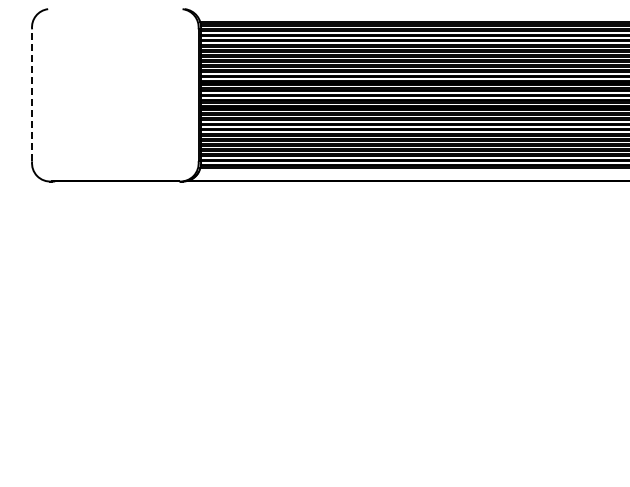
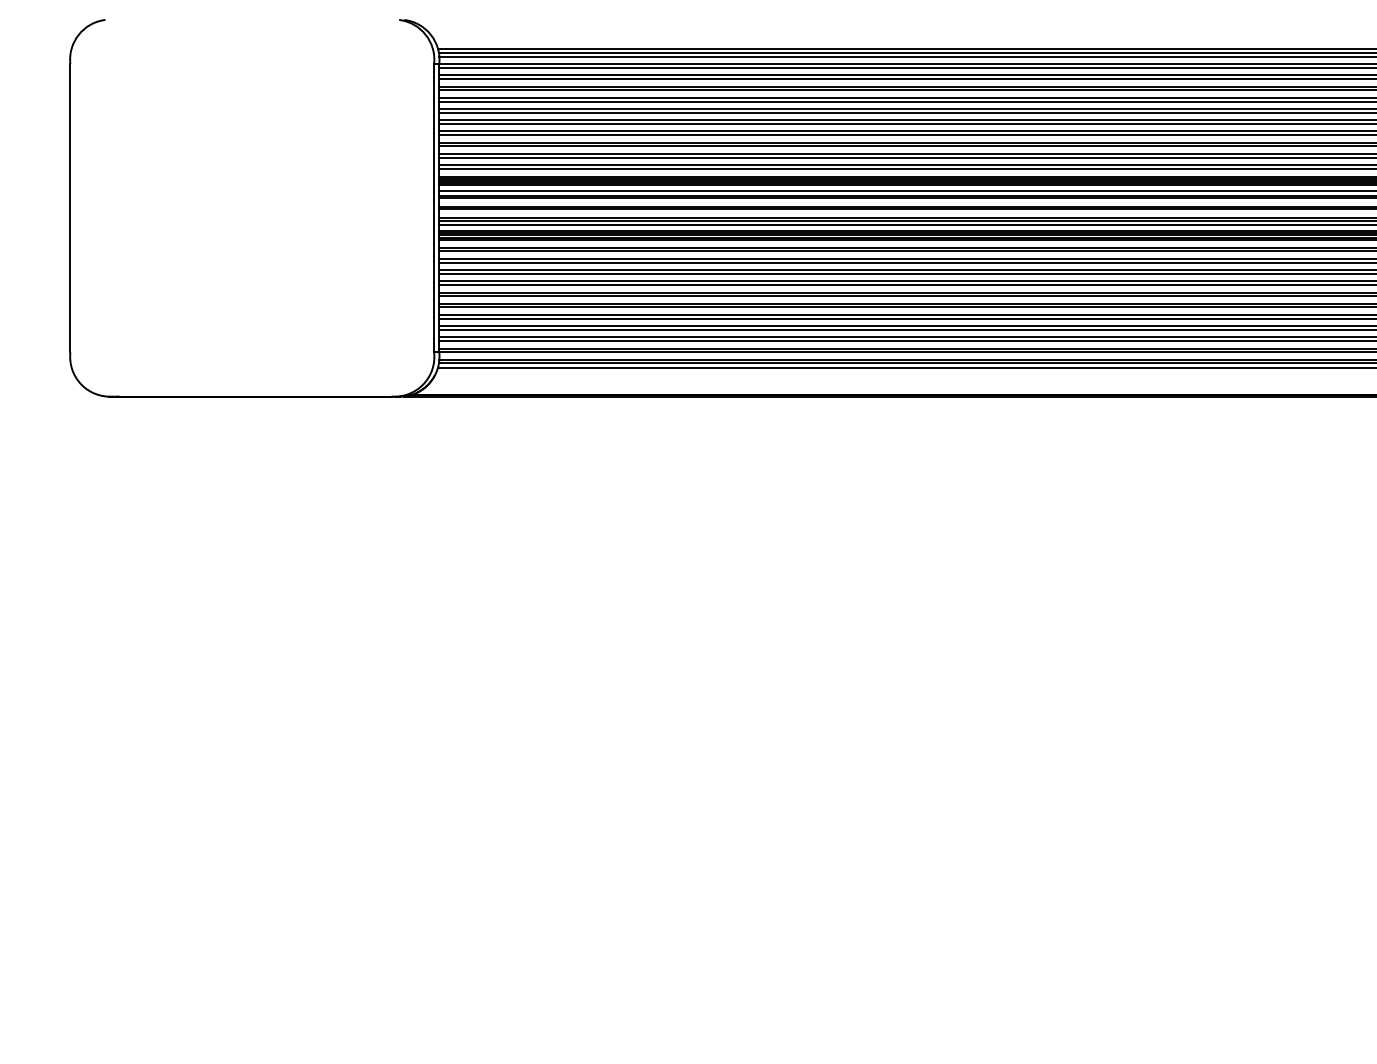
line: (32, 95) -> (71, 208), dashed -> solid

